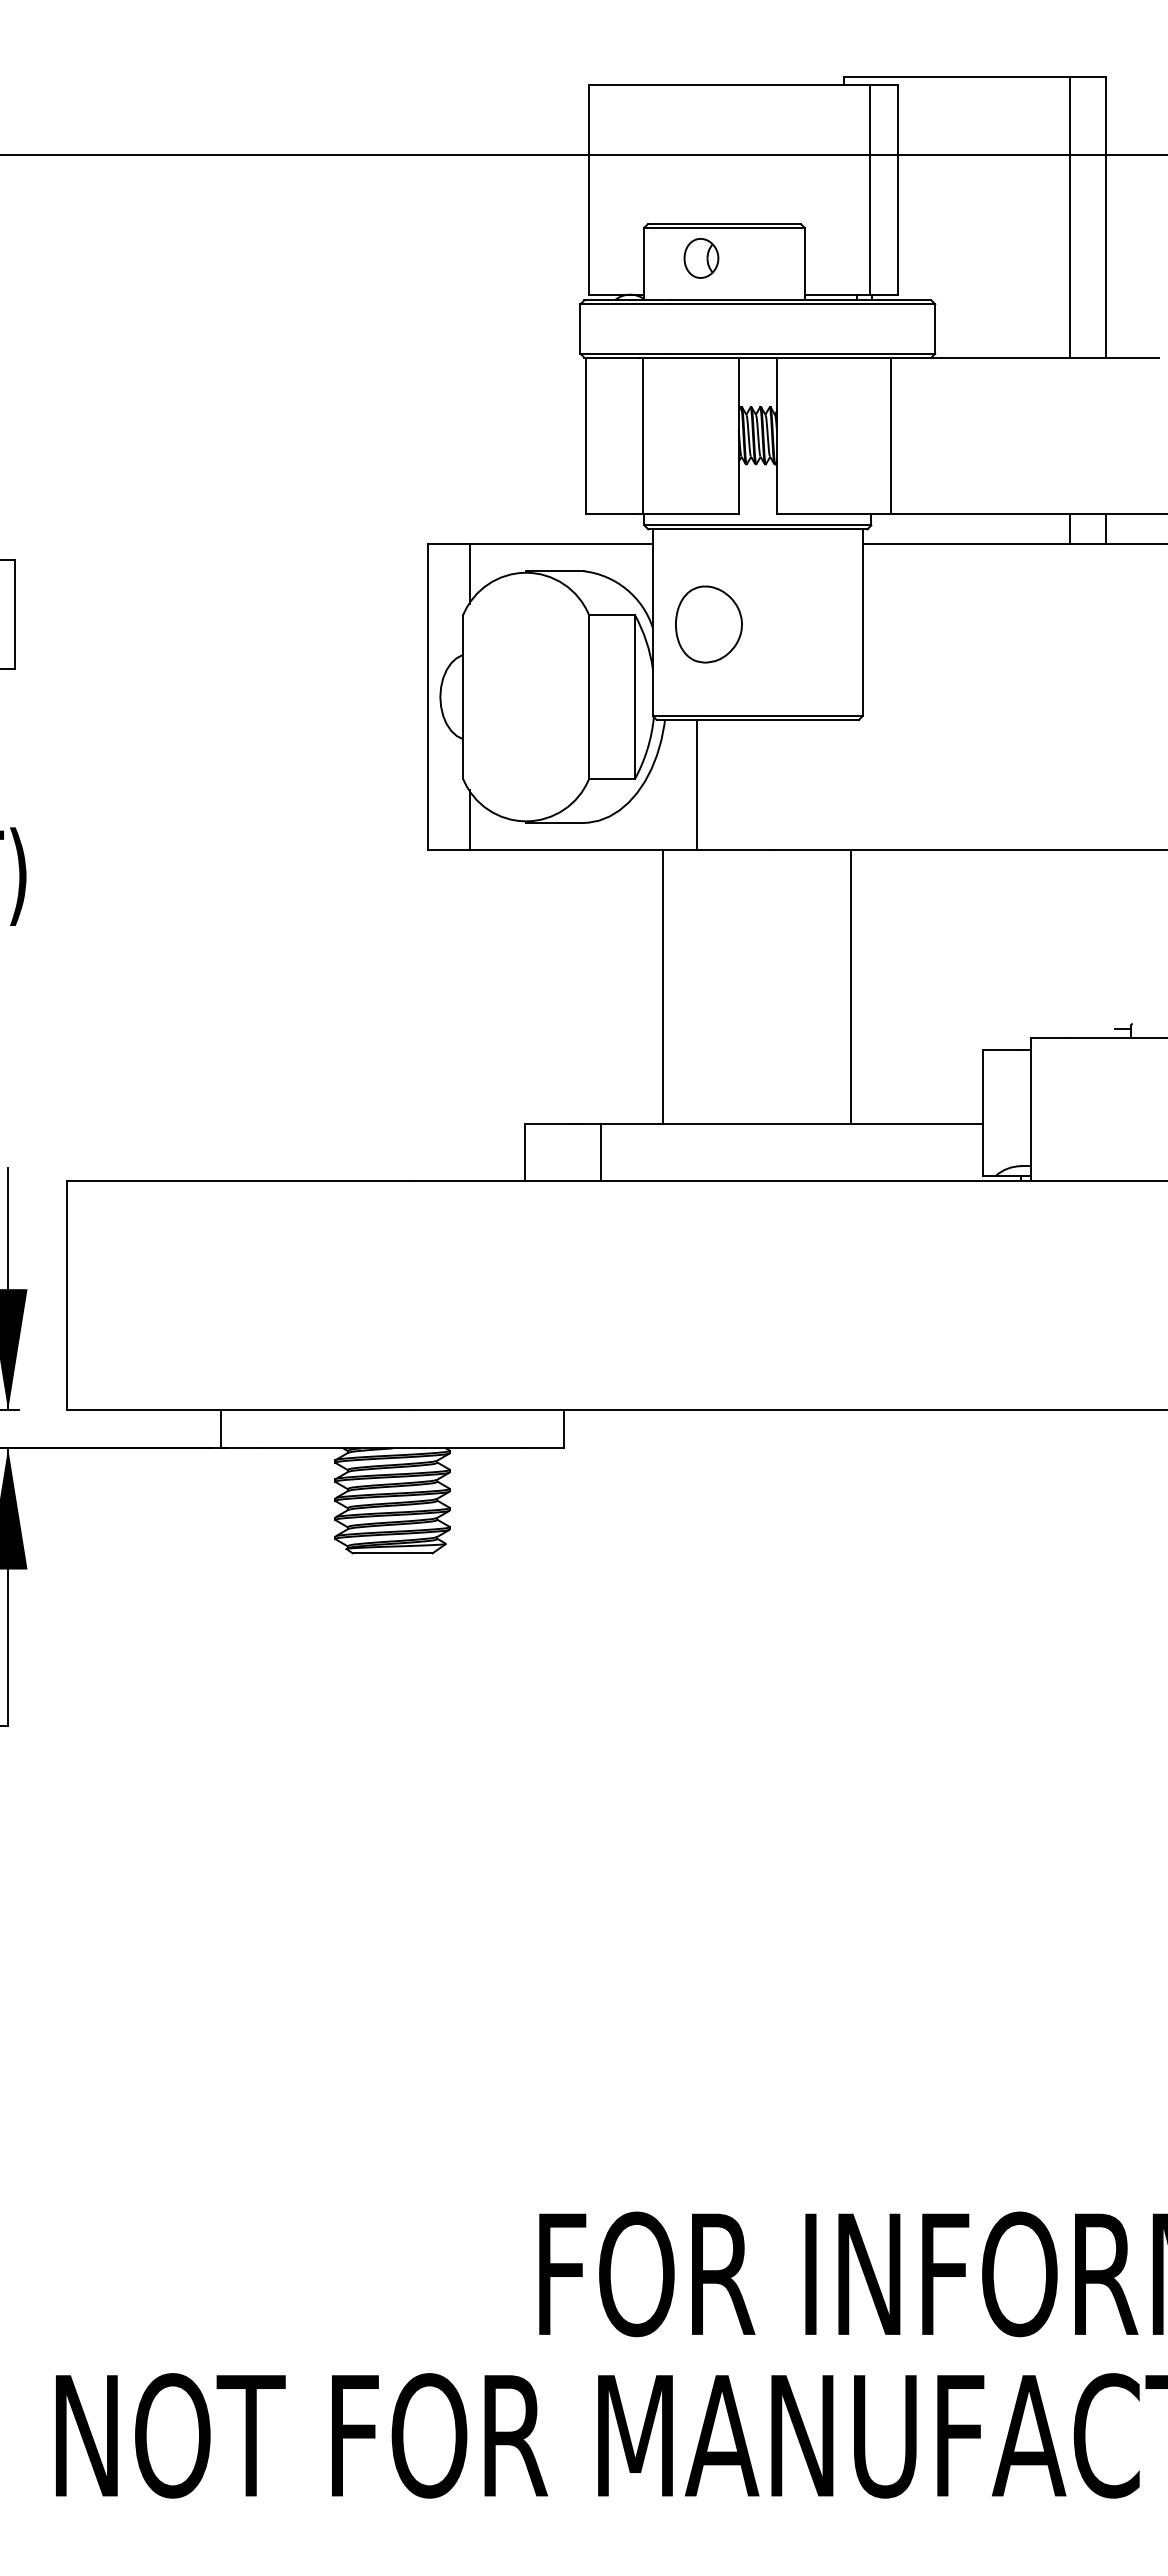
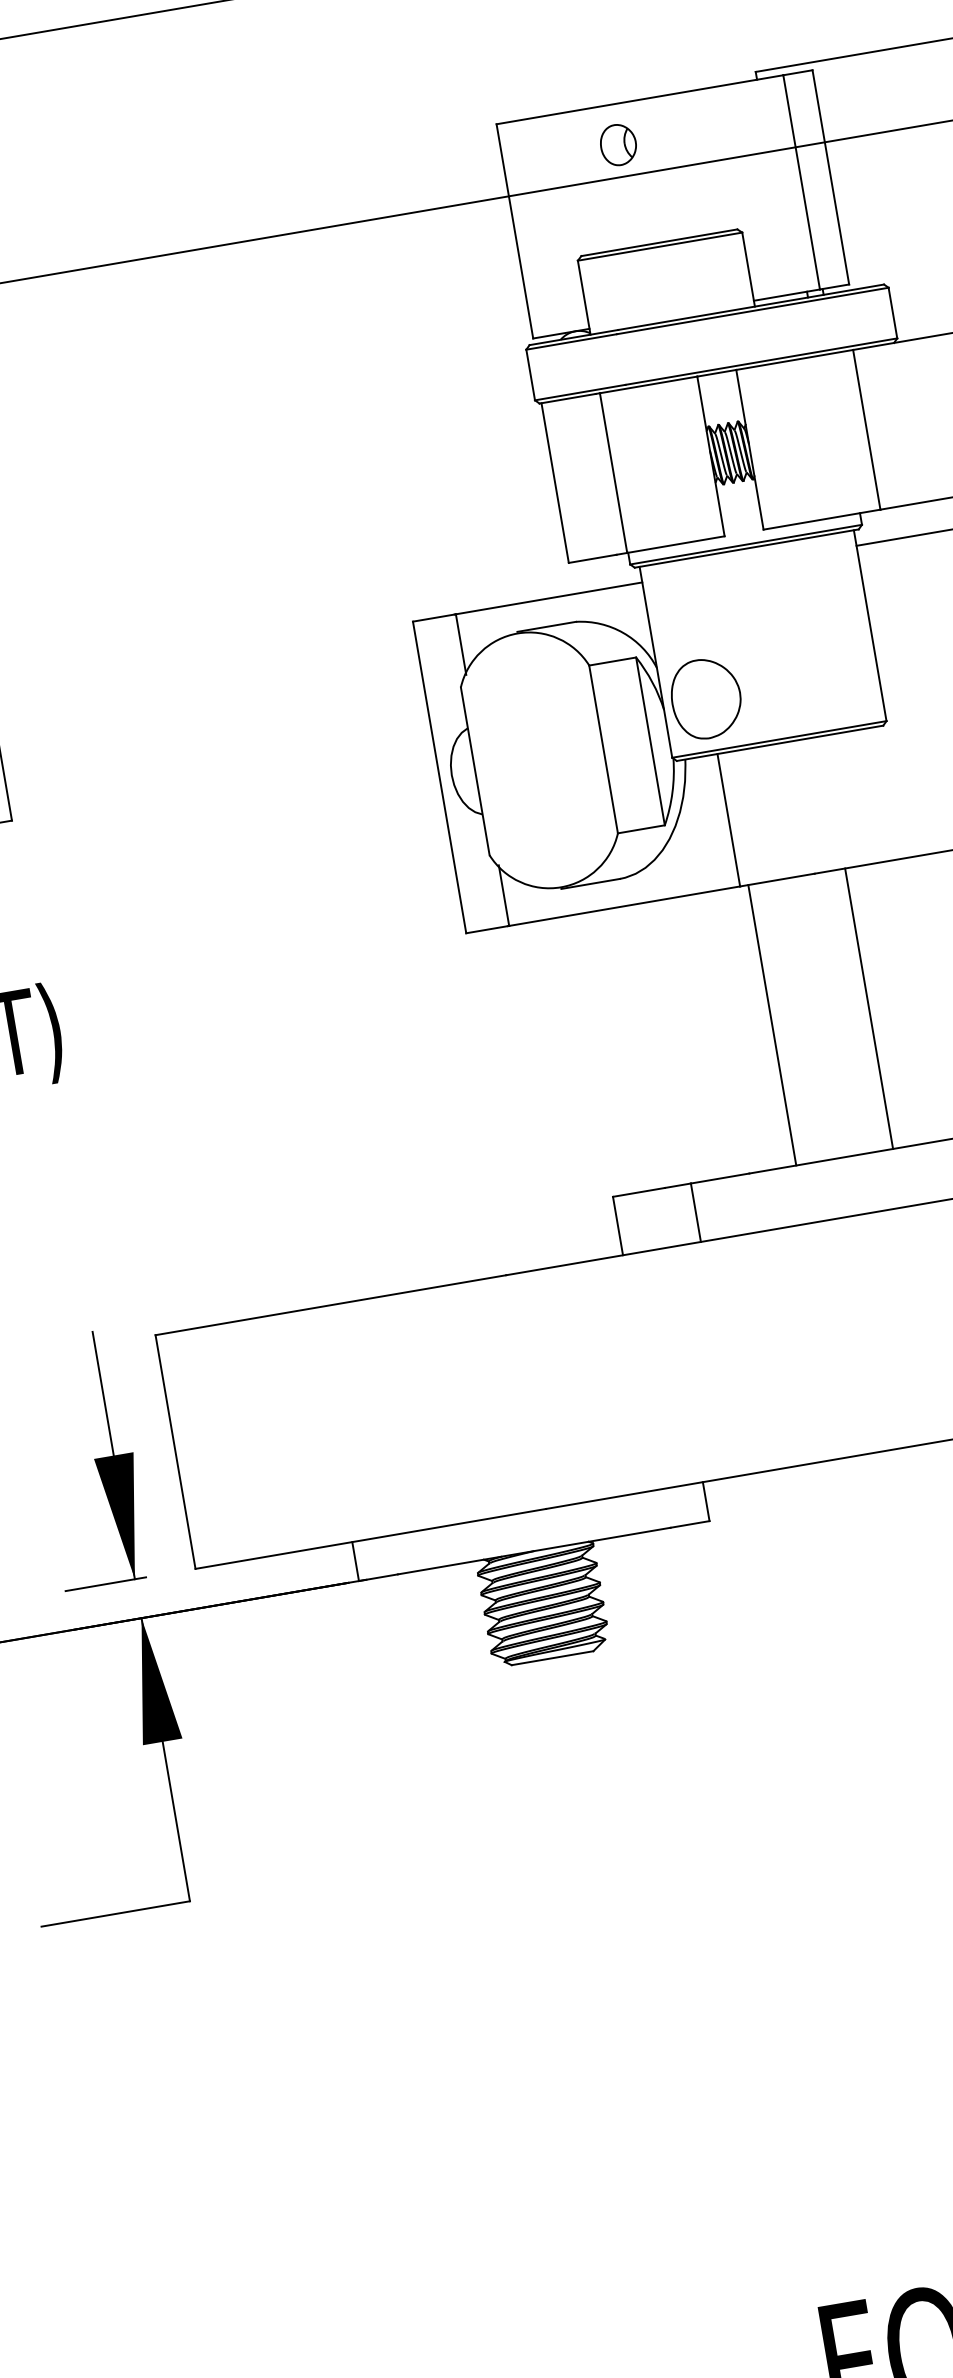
part: (701, 258) -> (618, 145), moved
part: (708, 624) -> (705, 698), moved
line: (662, 986) -> (772, 1024), moved
line: (851, 986) -> (869, 1008), moved

